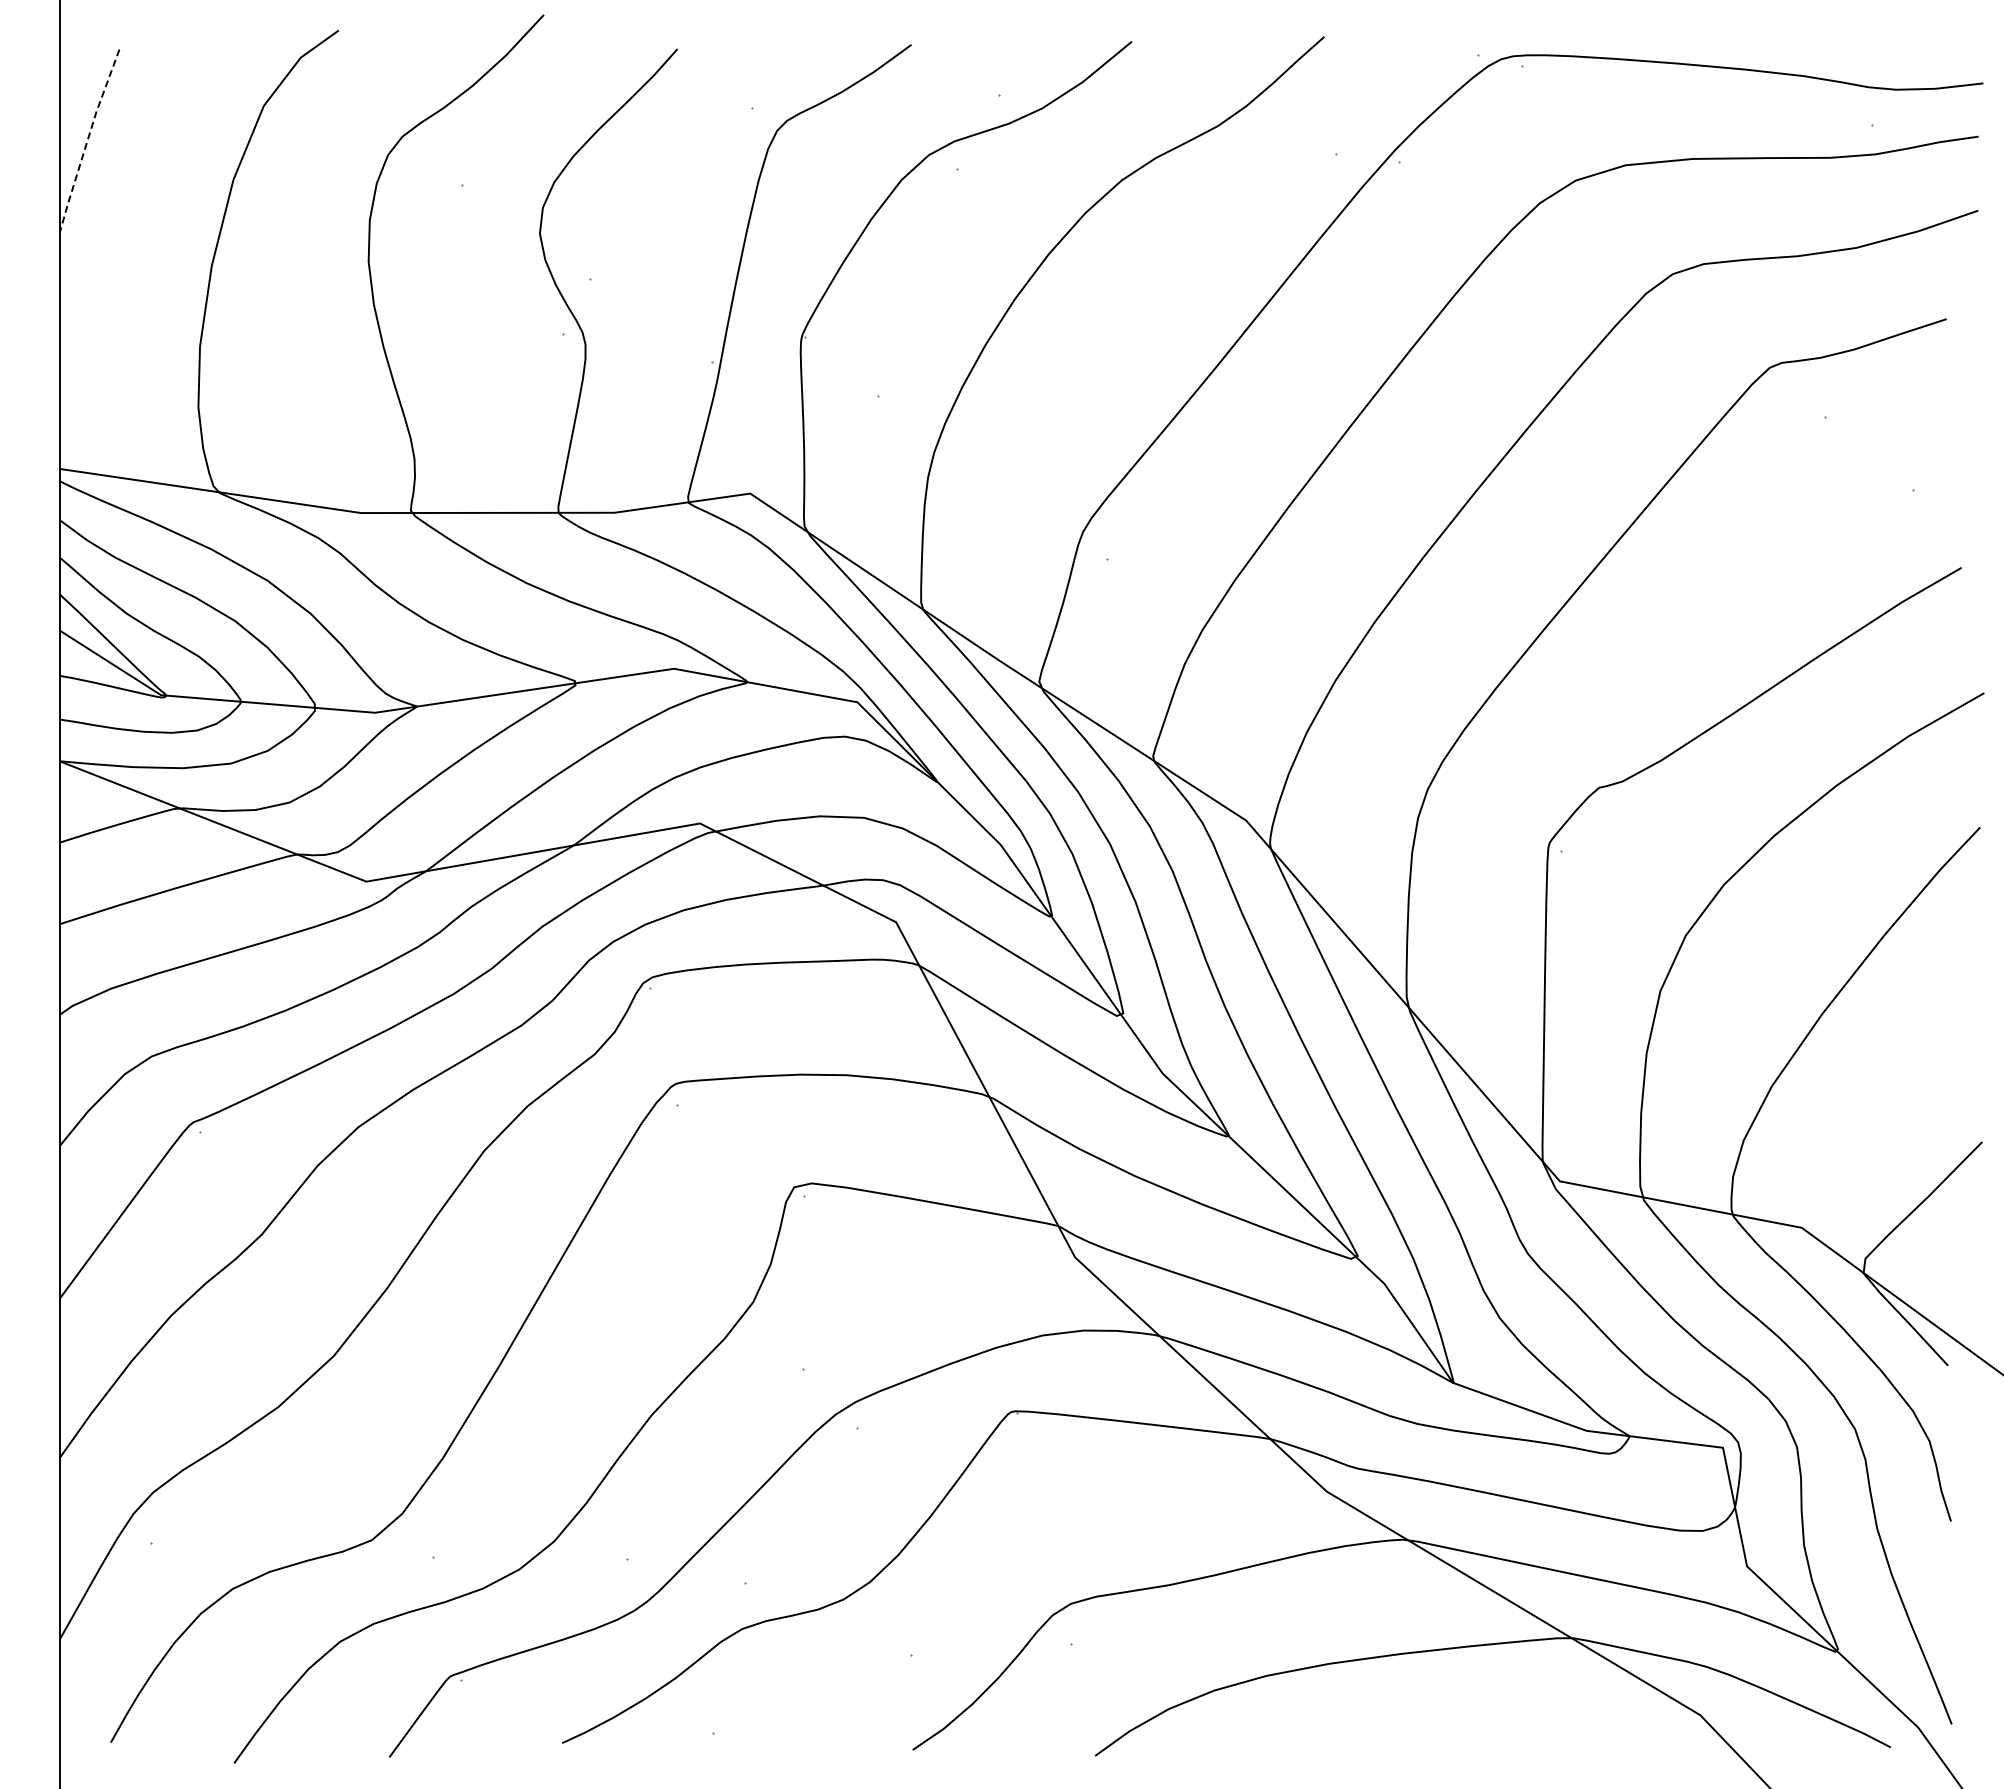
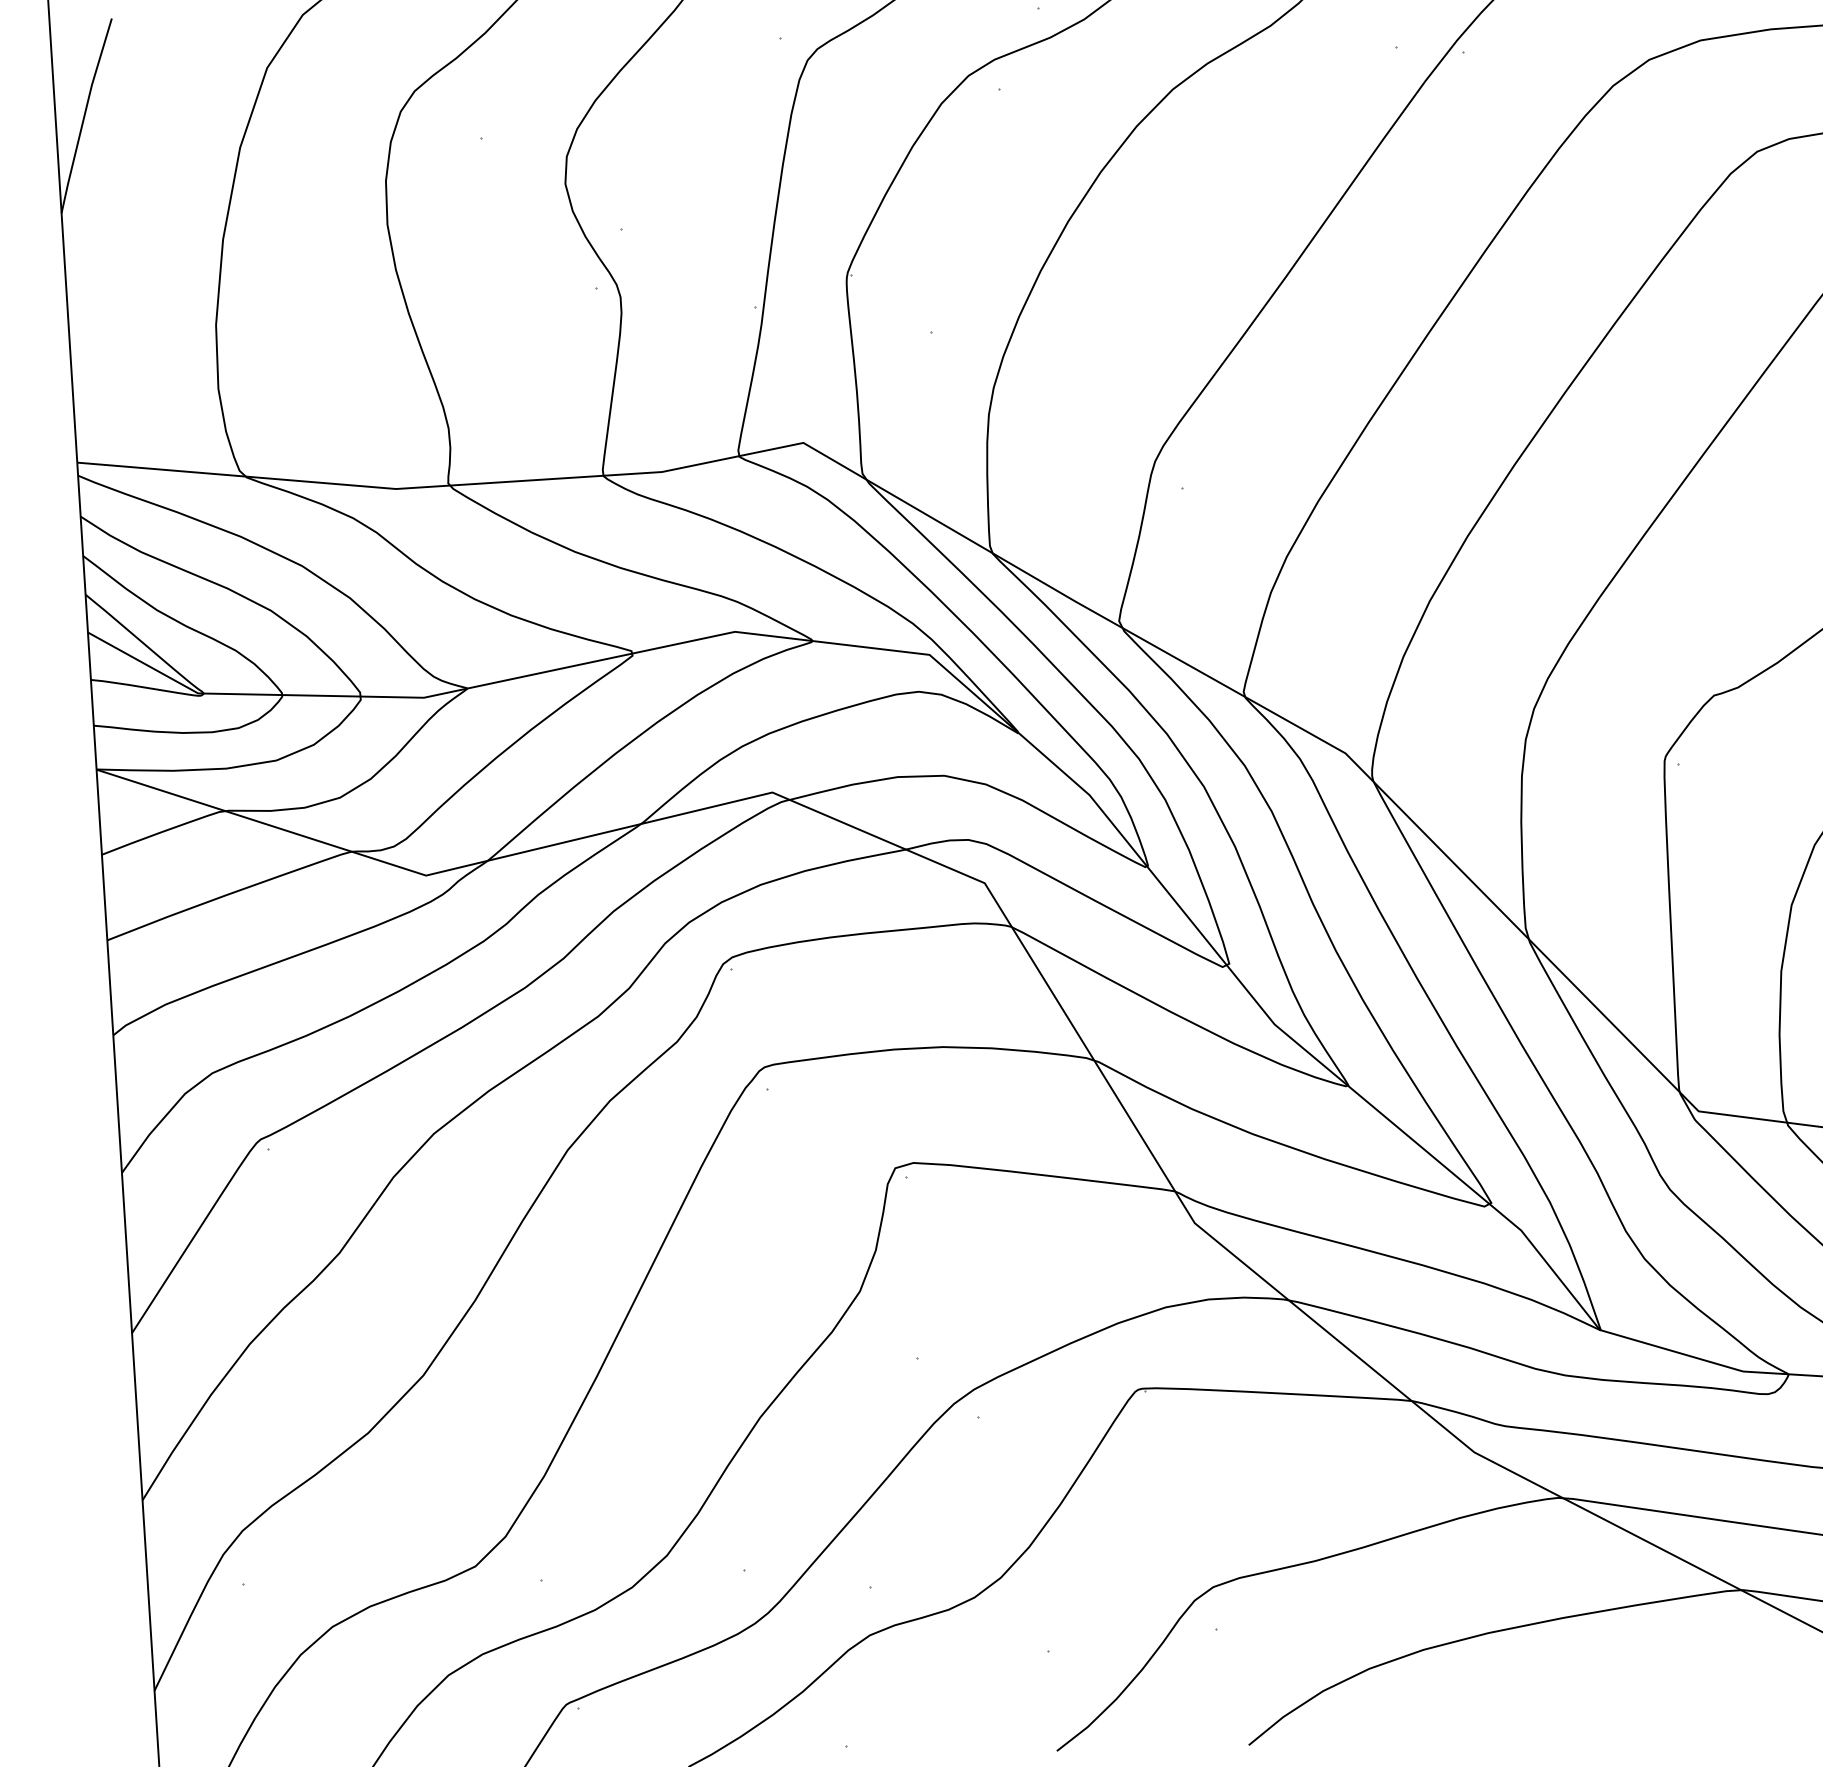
line: (87, 140) -> (84, 116), dashed -> solid

